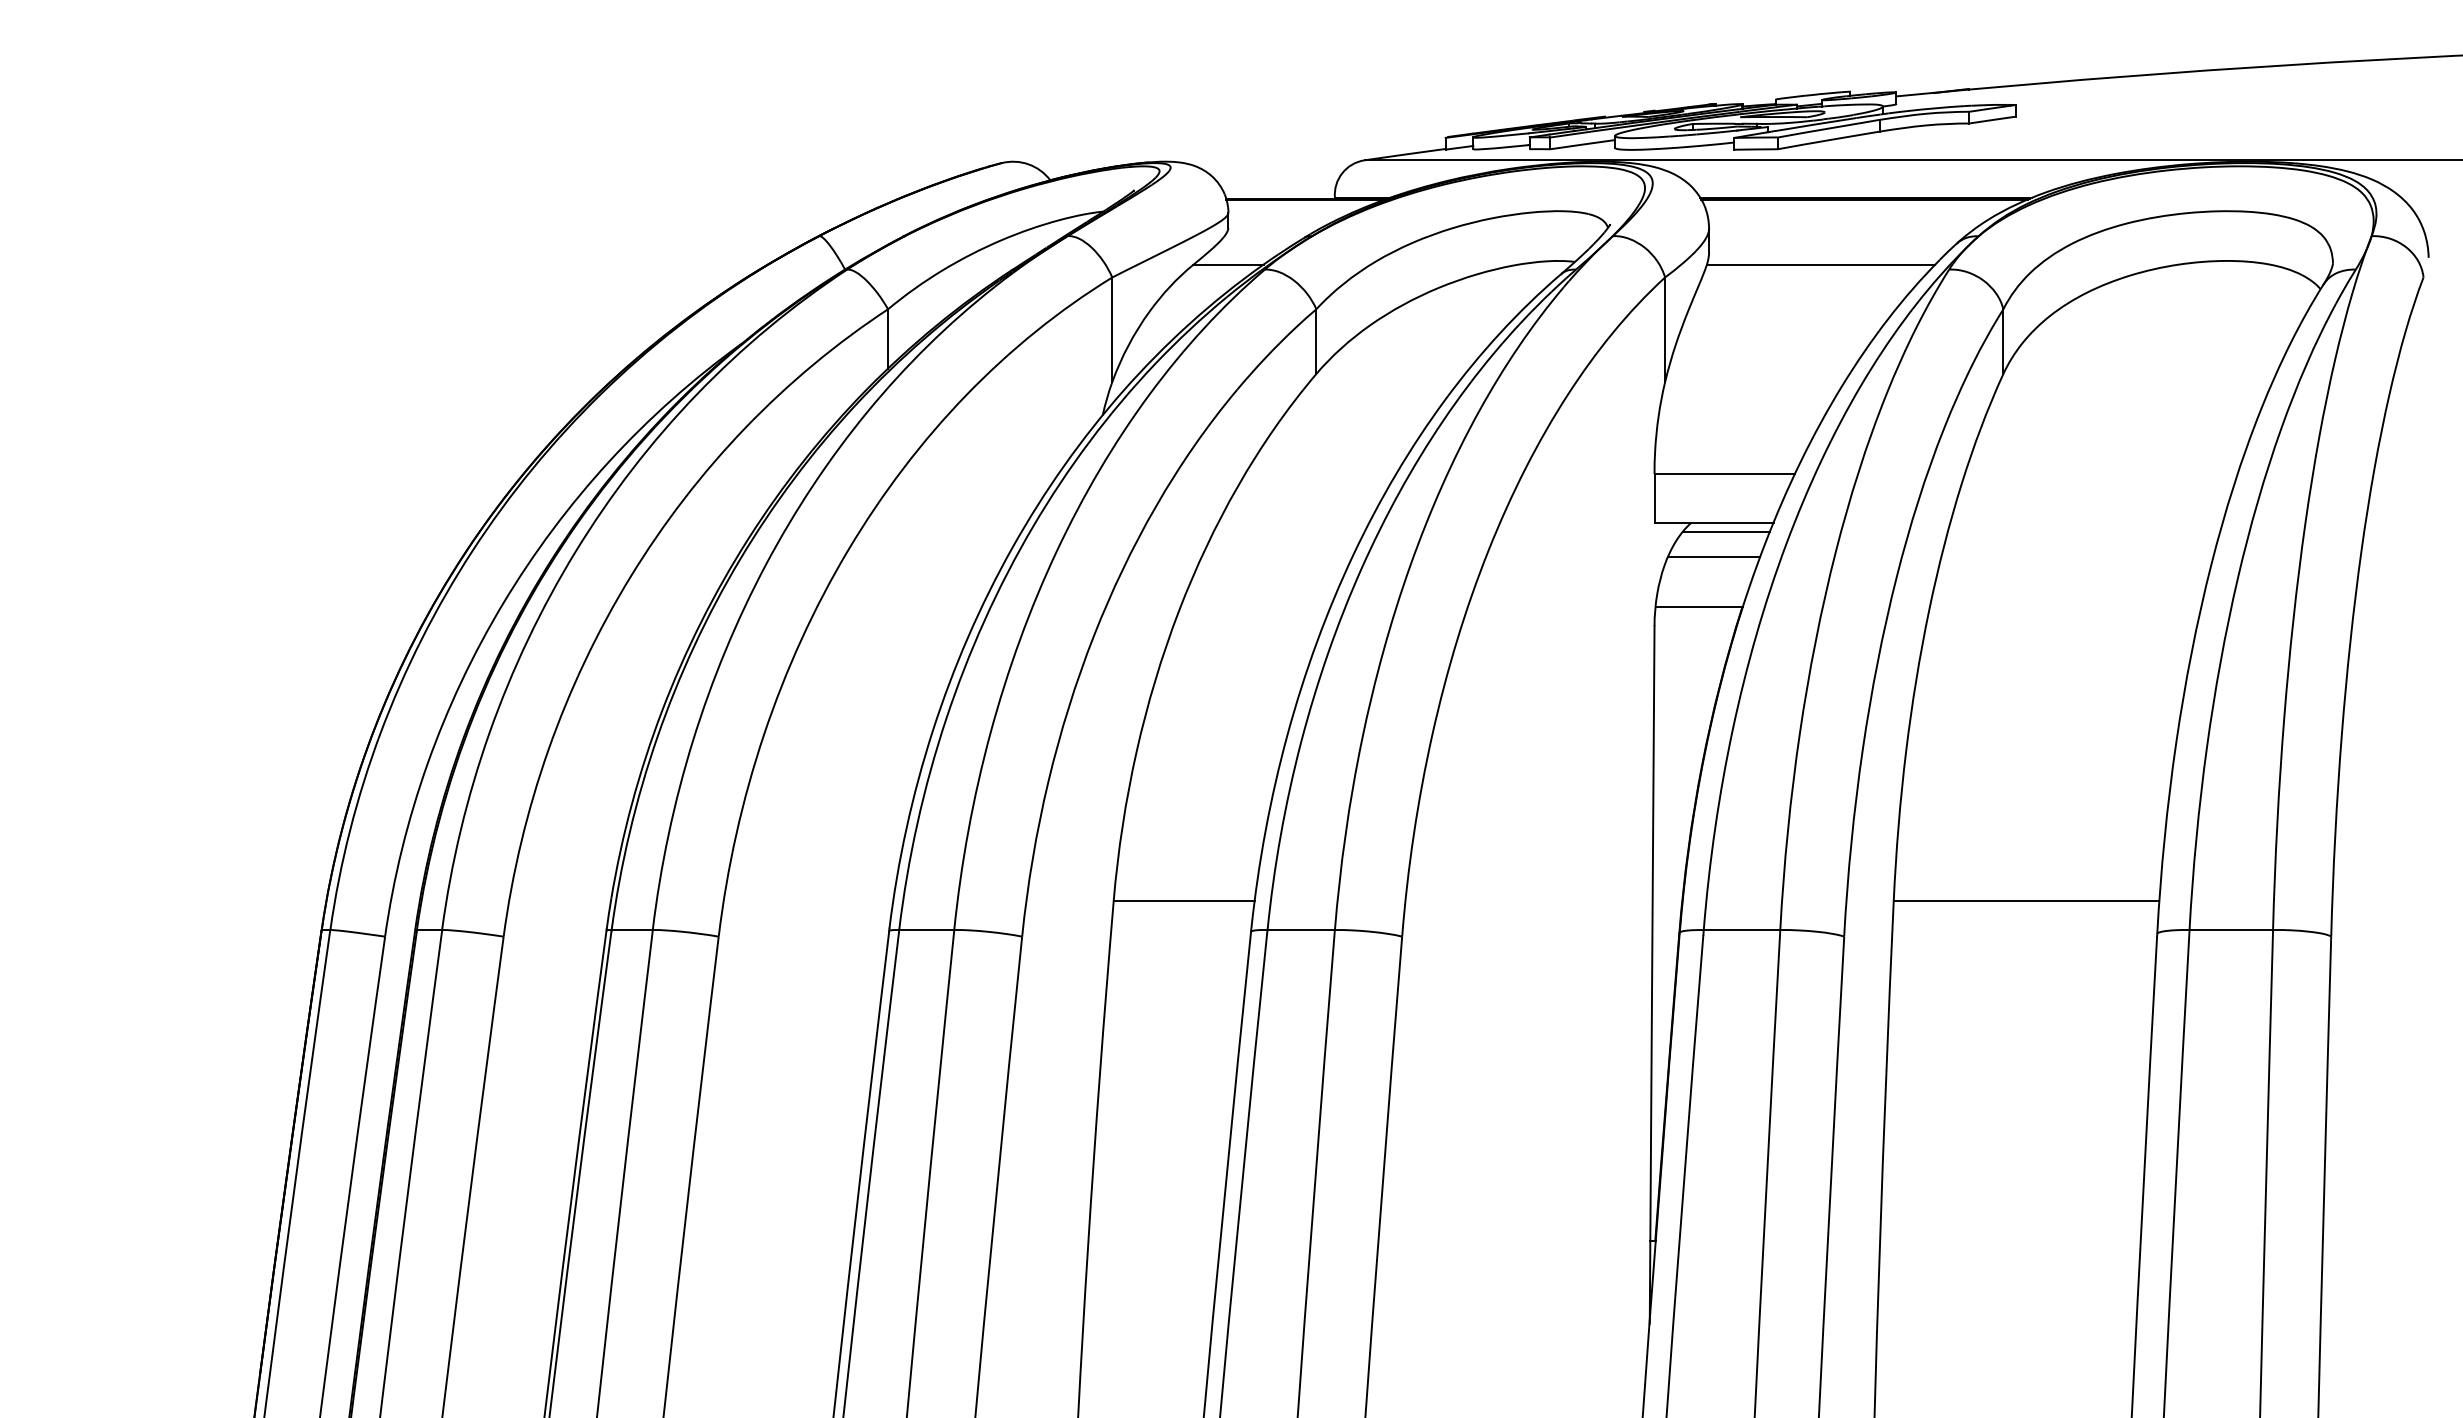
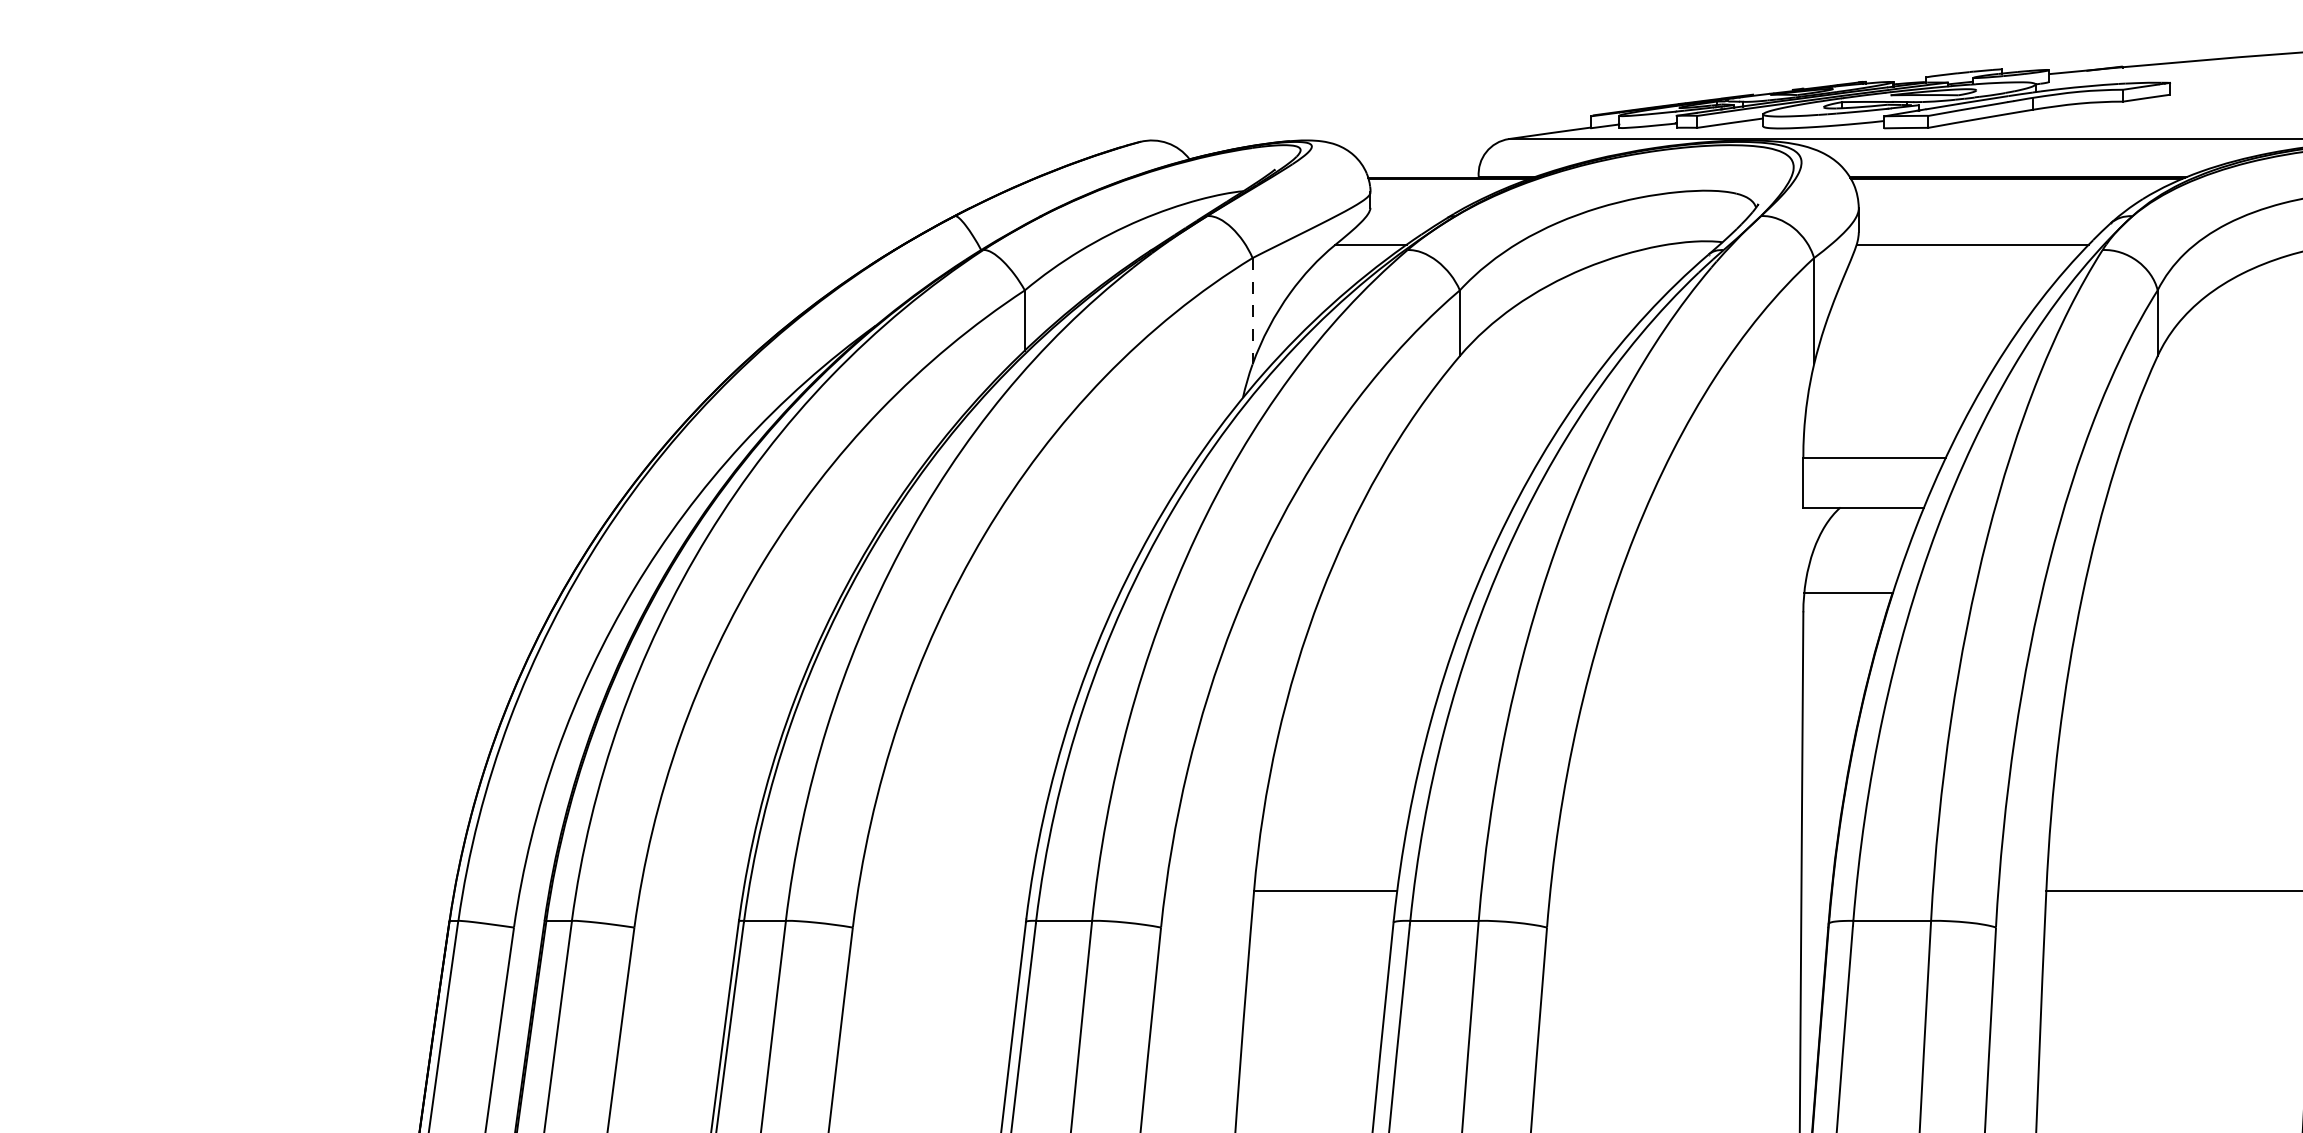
line: (1112, 329) -> (1252, 310), solid -> dashed
line: (1725, 531) -> (1875, 516), removed
line: (1713, 557) -> (1863, 542), removed

